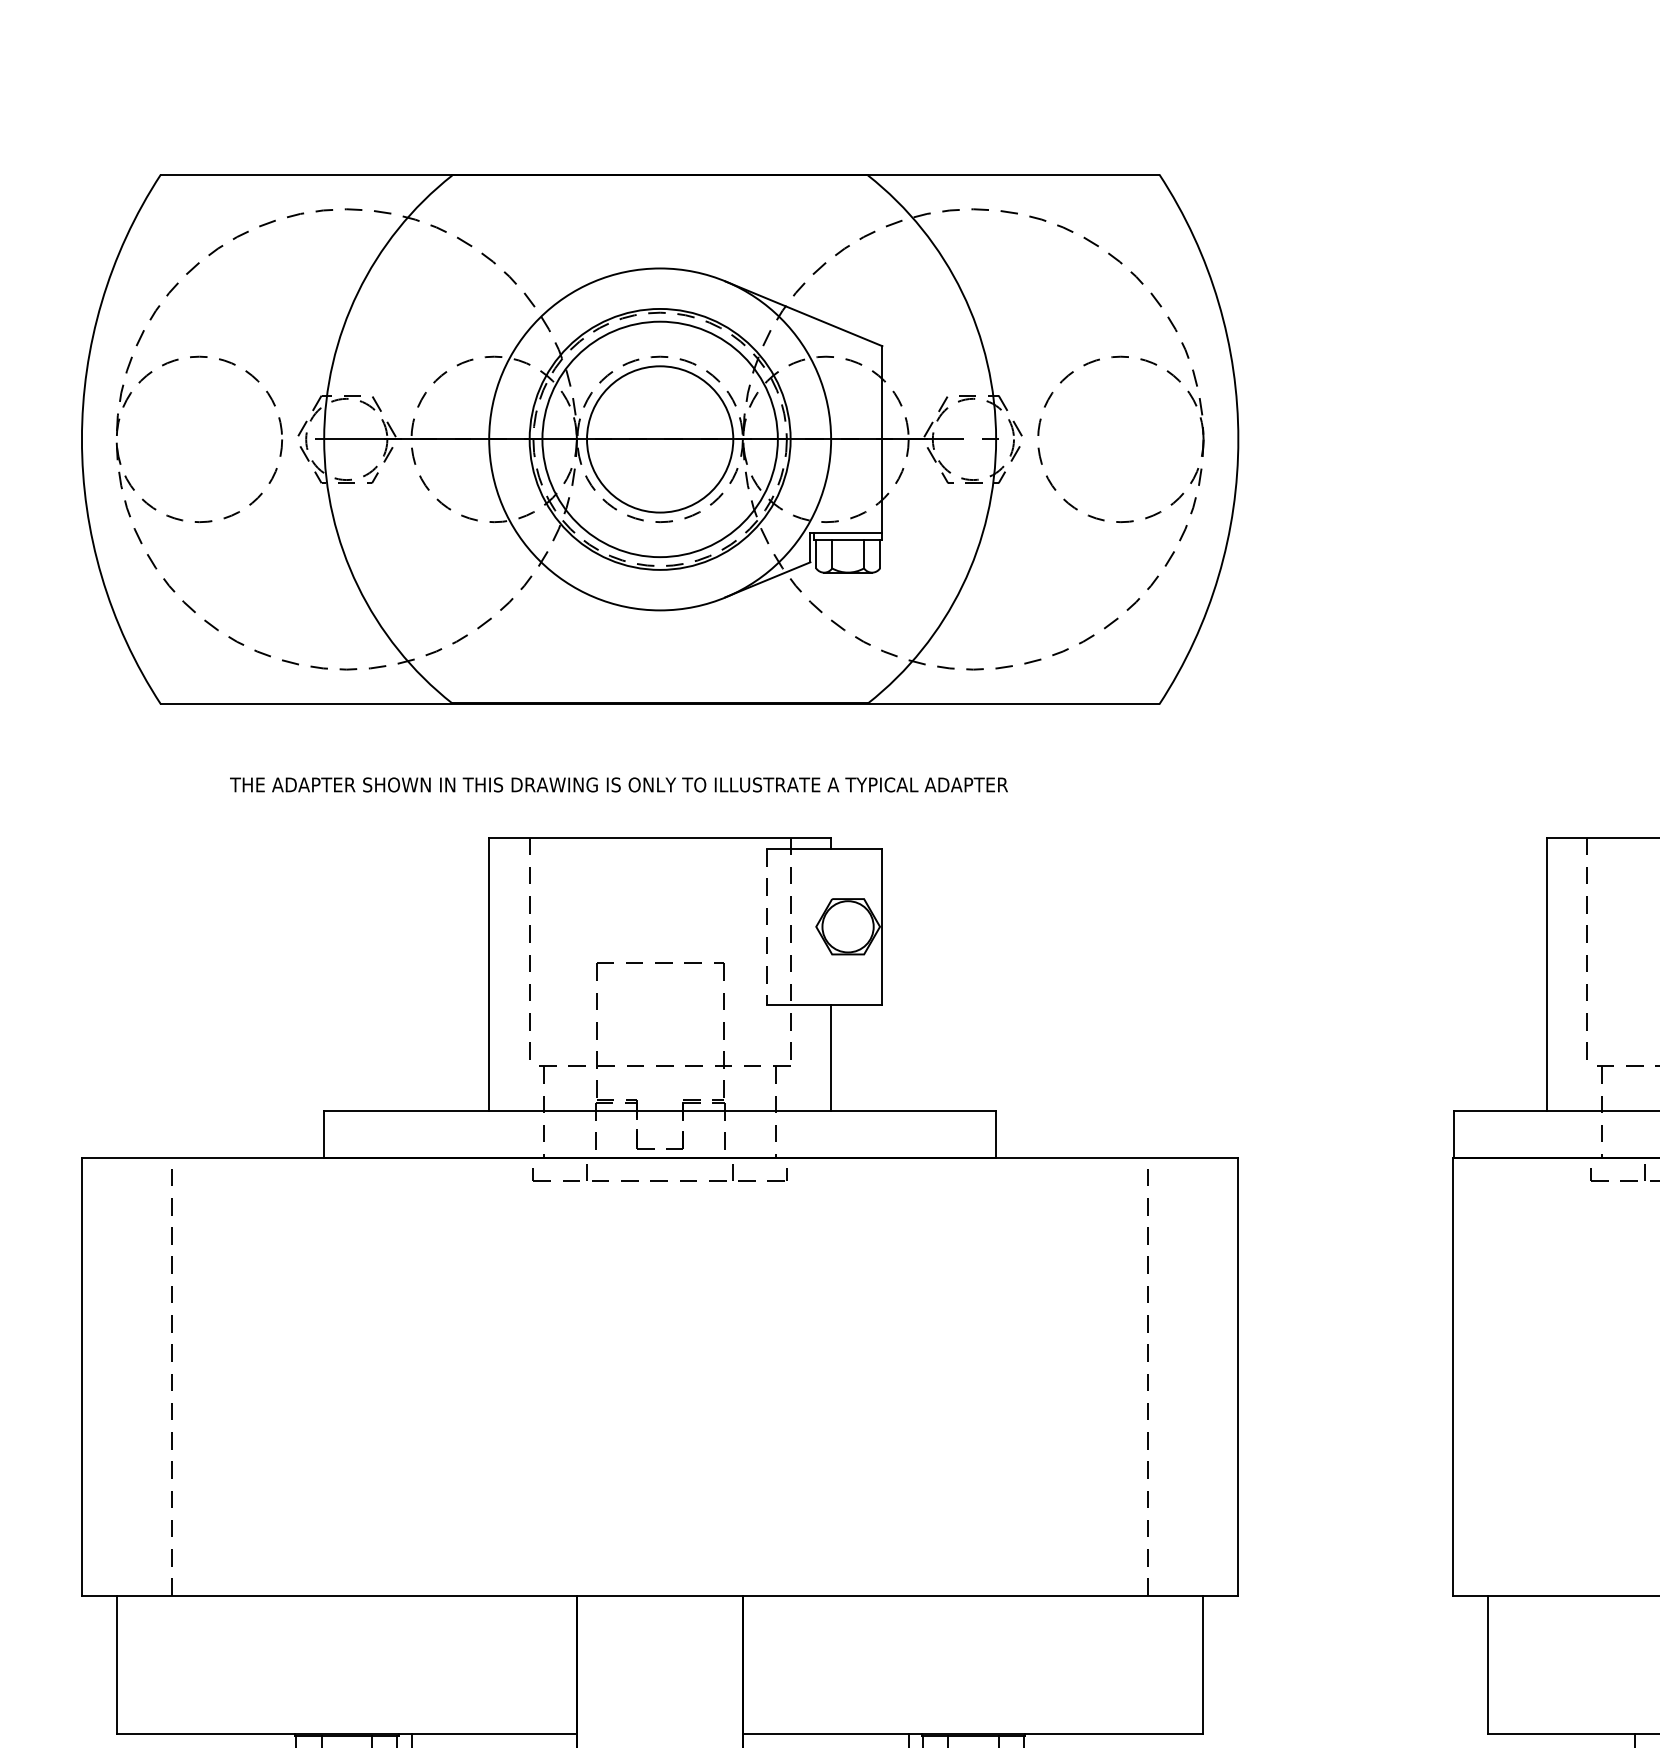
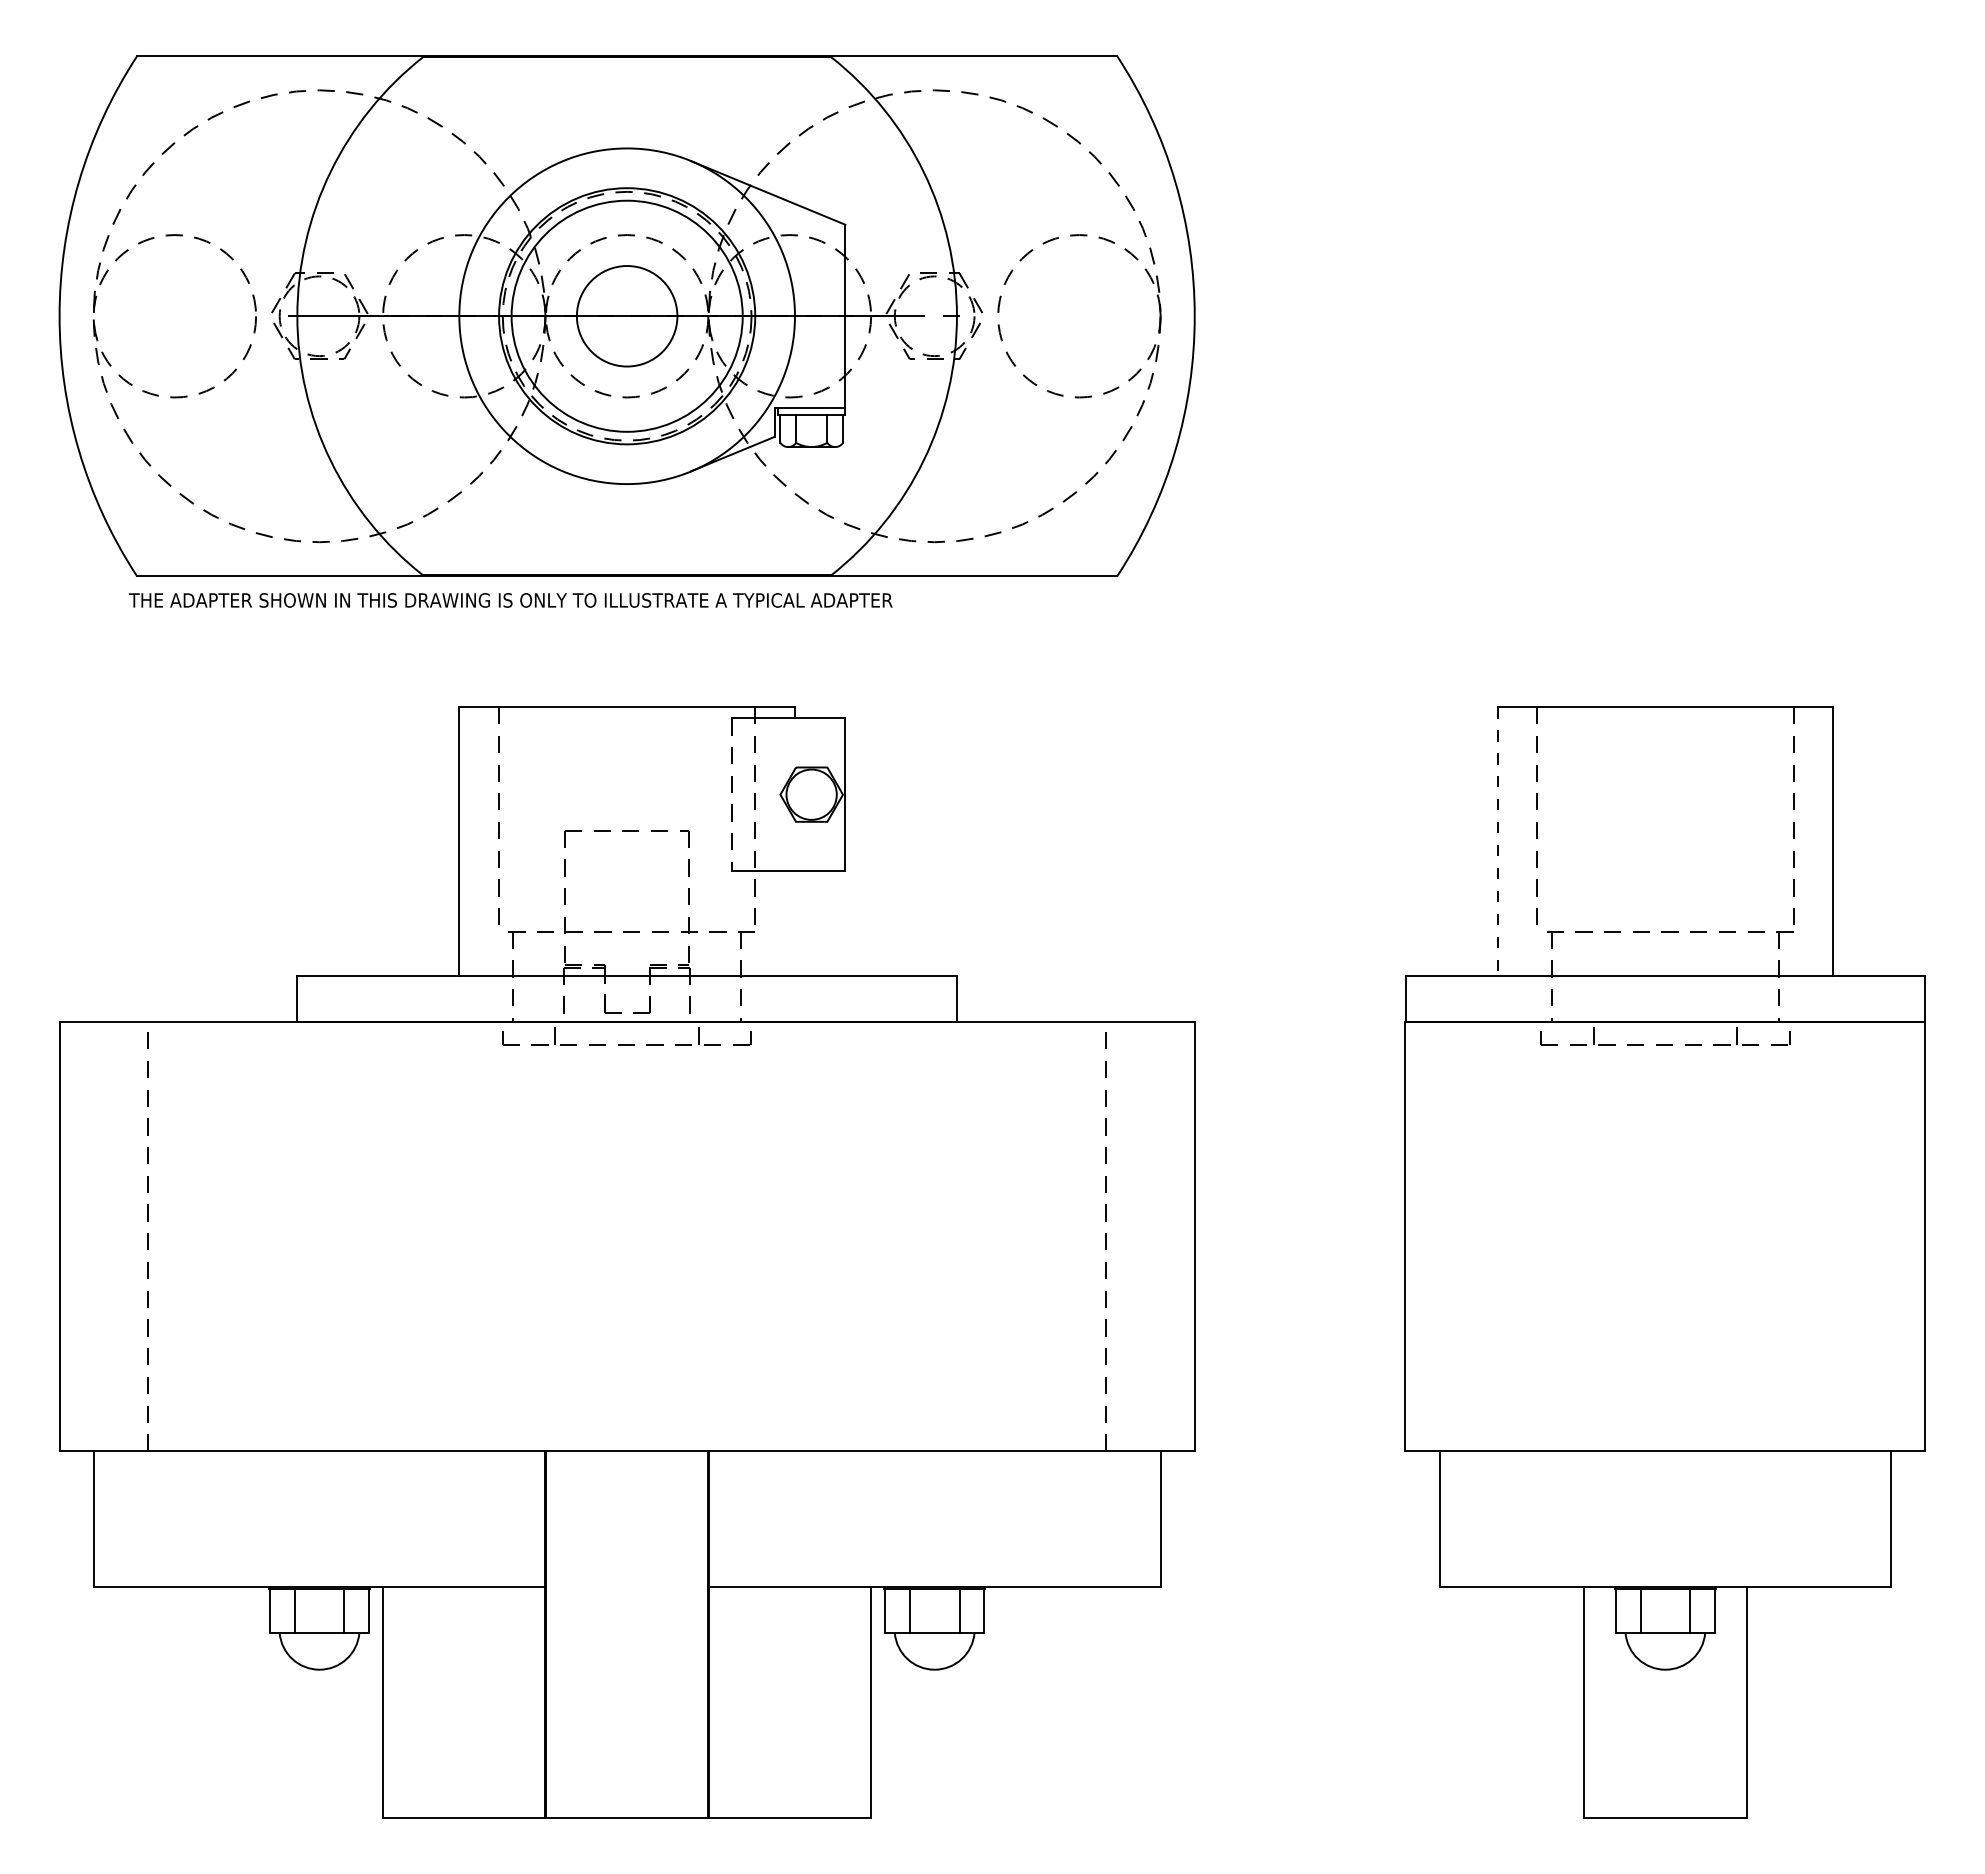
circle: (659, 439) -> (626, 316), size x0.7
text: (618, 785) -> (510, 600), moved
line: (1546, 974) -> (1497, 841), solid -> dashed
line: (830, 1058) -> (794, 923), removed

